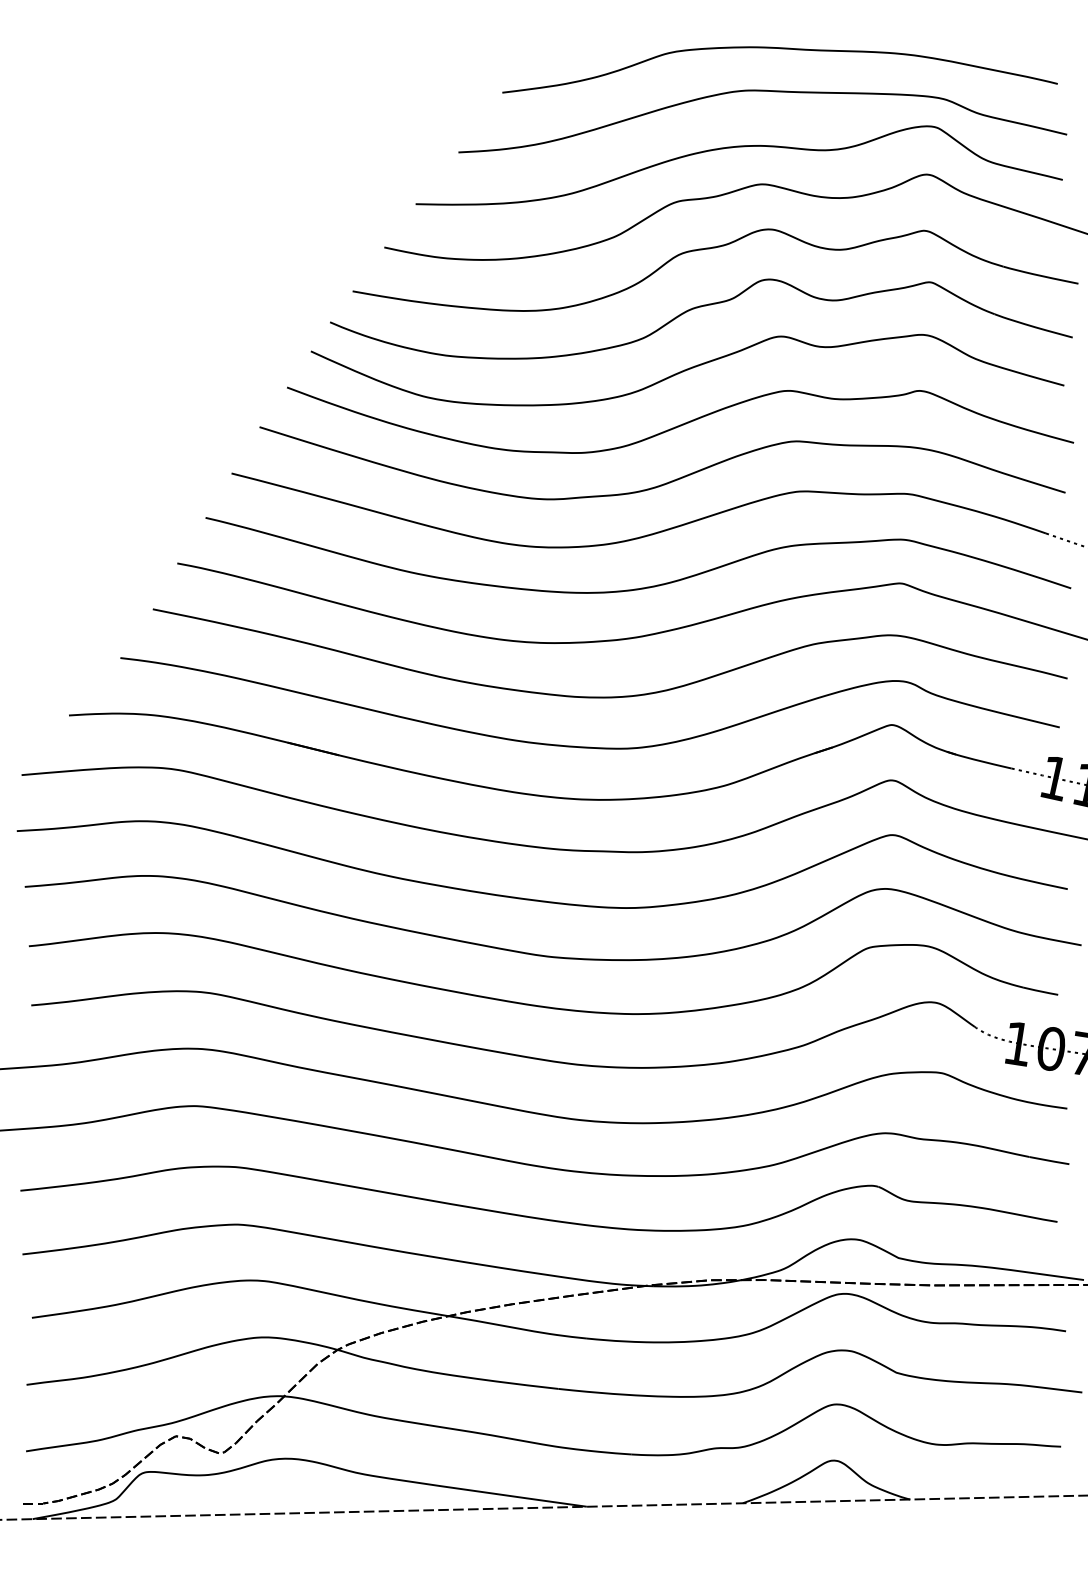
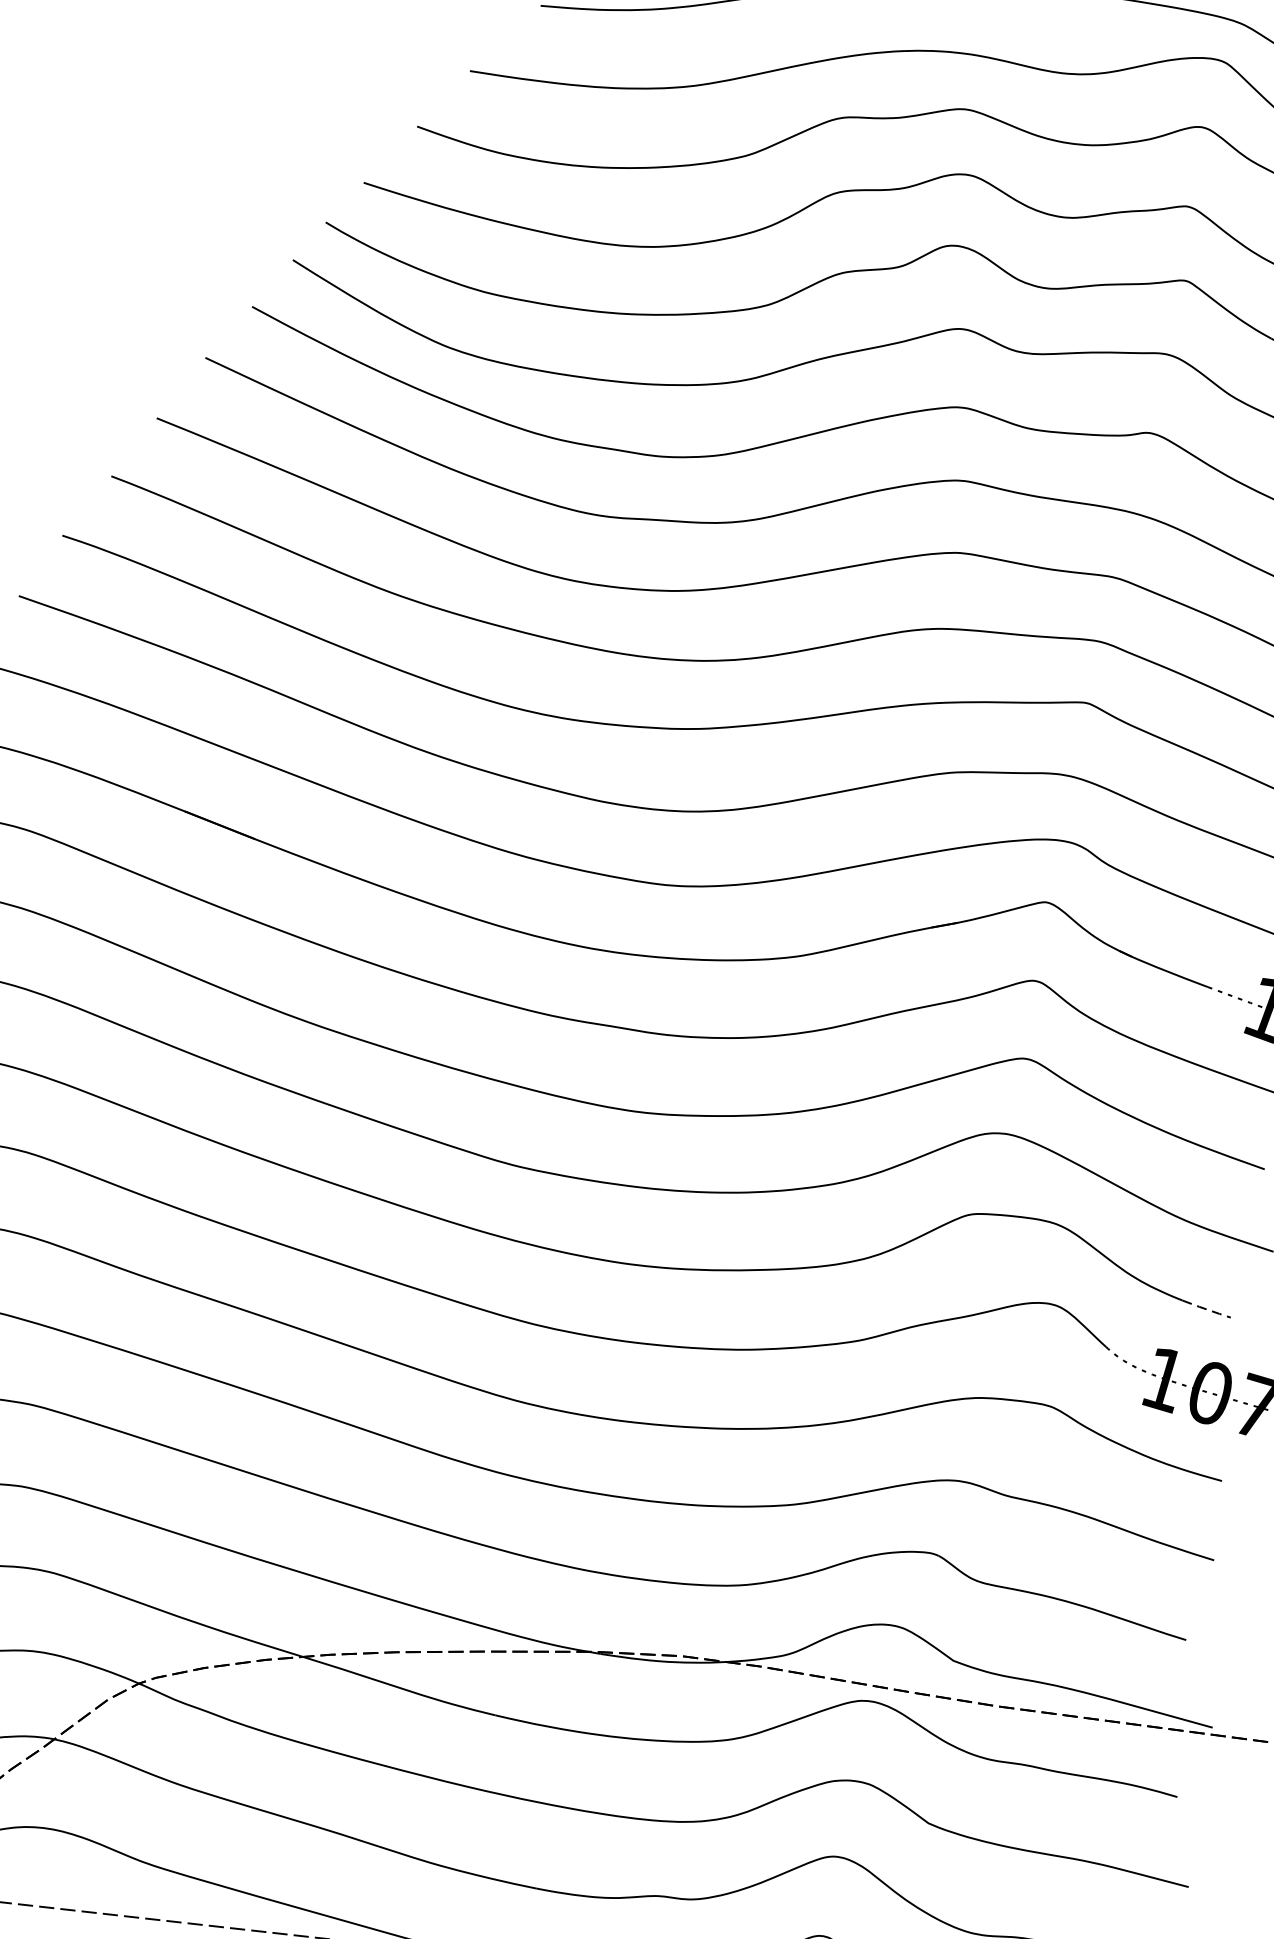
line: (1041, 991) -> (1207, 1309), solid -> dashed

